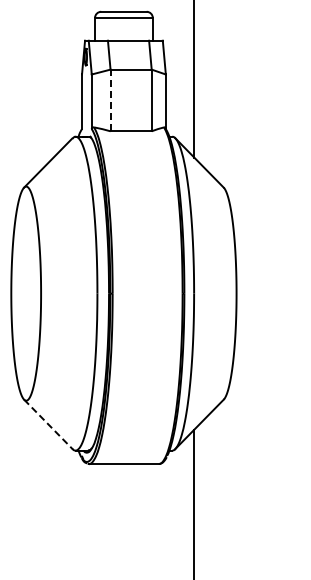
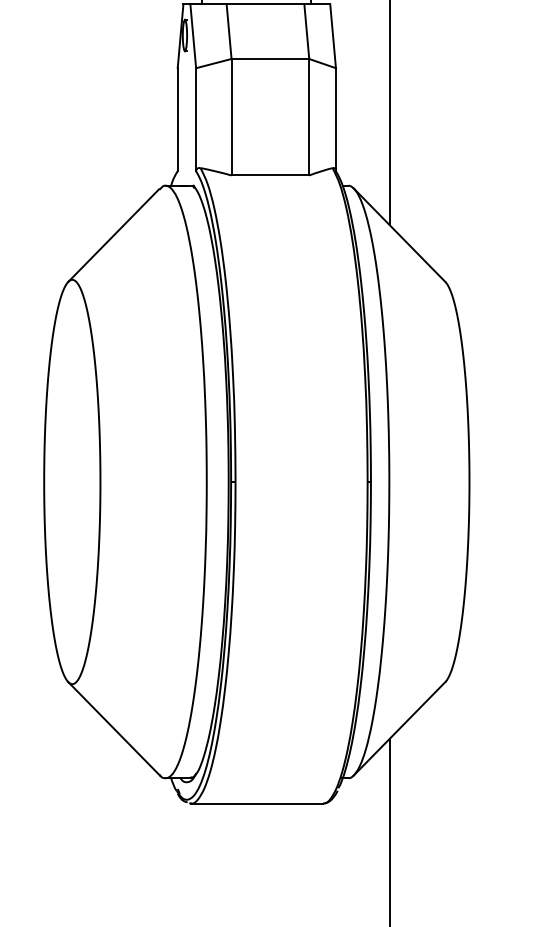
line: (110, 100) -> (231, 117), dashed -> solid
line: (48, 424) -> (114, 729), dashed -> solid

